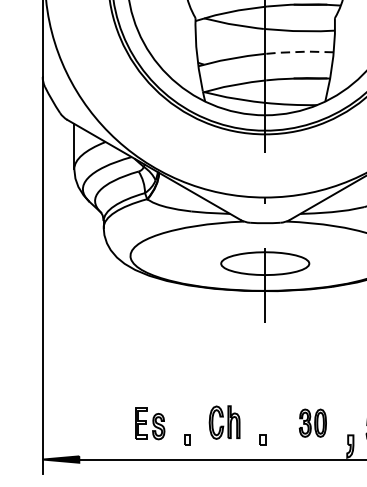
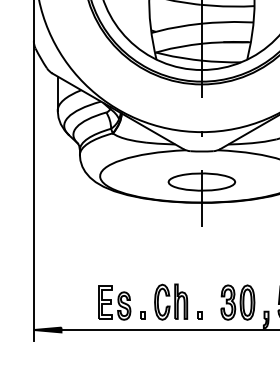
line: (299, 52) -> (227, 22), dashed -> solid
part: (224, 421) -> (171, 301), size x1.43
part: (149, 423) -> (114, 302), size x1.43
part: (312, 423) -> (237, 302), size x1.67

